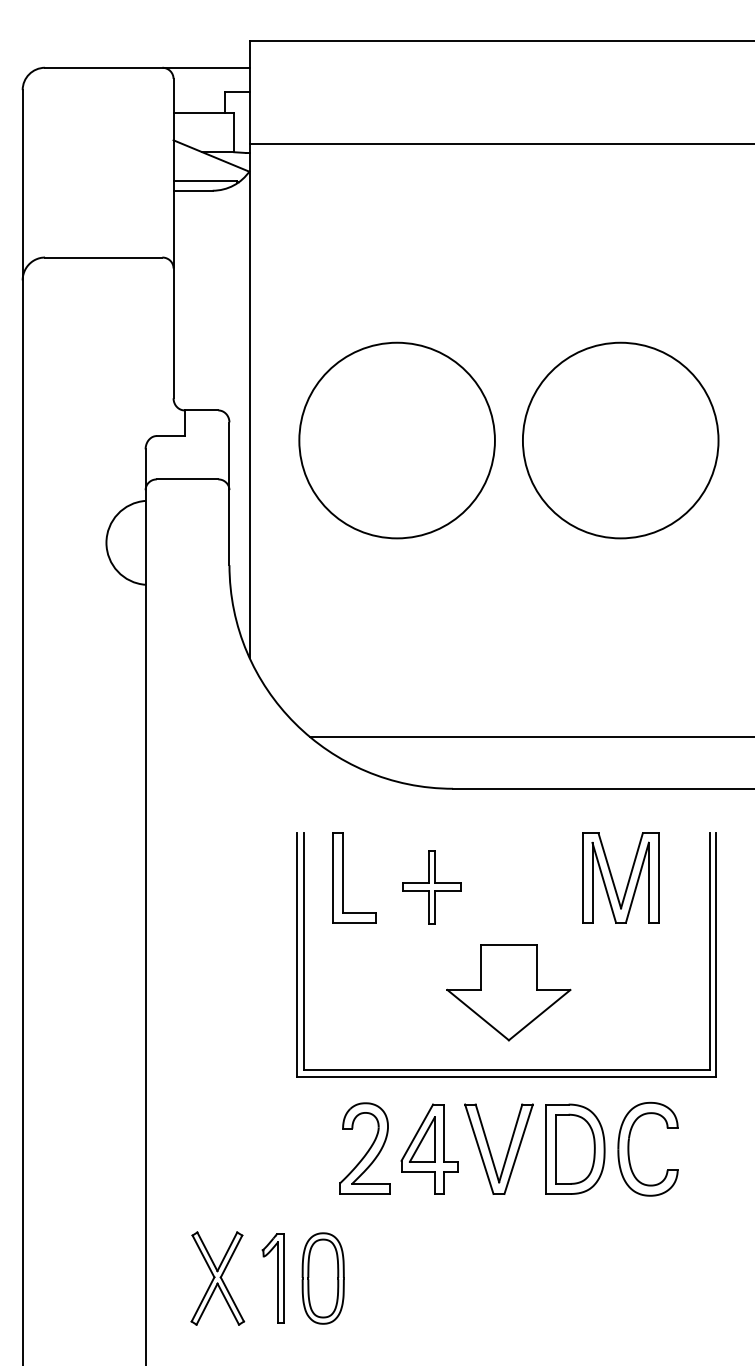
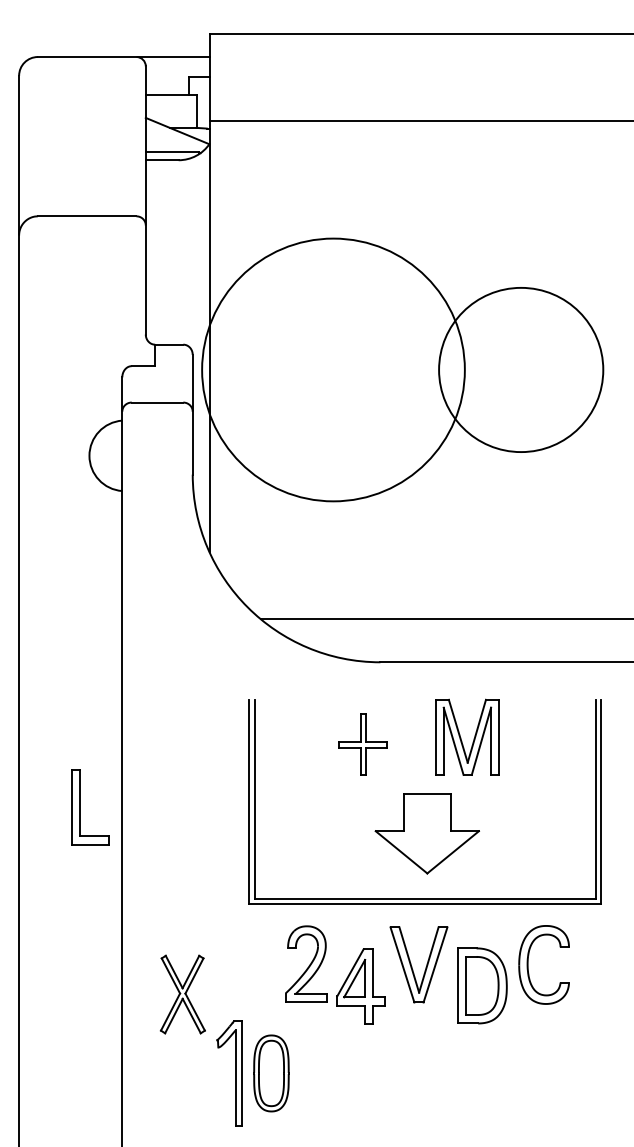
circle: (396, 440) -> (332, 369), size x1.6
part: (343, 877) -> (81, 806), moved
part: (613, 879) -> (461, 738), moved
part: (429, 1148) -> (360, 986), moved
part: (575, 1148) -> (482, 985), moved
part: (217, 1278) -> (182, 994), moved
part: (272, 1278) -> (228, 1073), size x1.4

